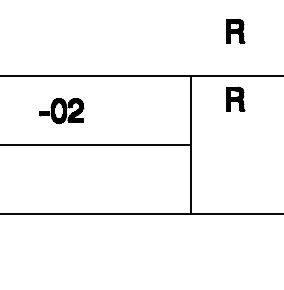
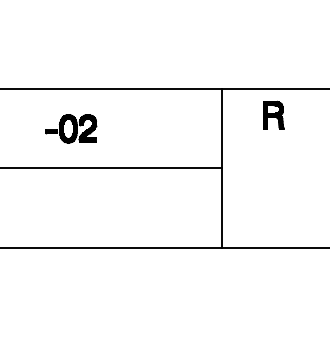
part: (235, 30) -> (273, 35), removed

